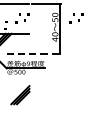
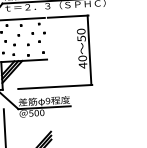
part: (76, 18) -> (110, 34), removed
line: (34, 53) -> (55, 86), dashed -> solid

